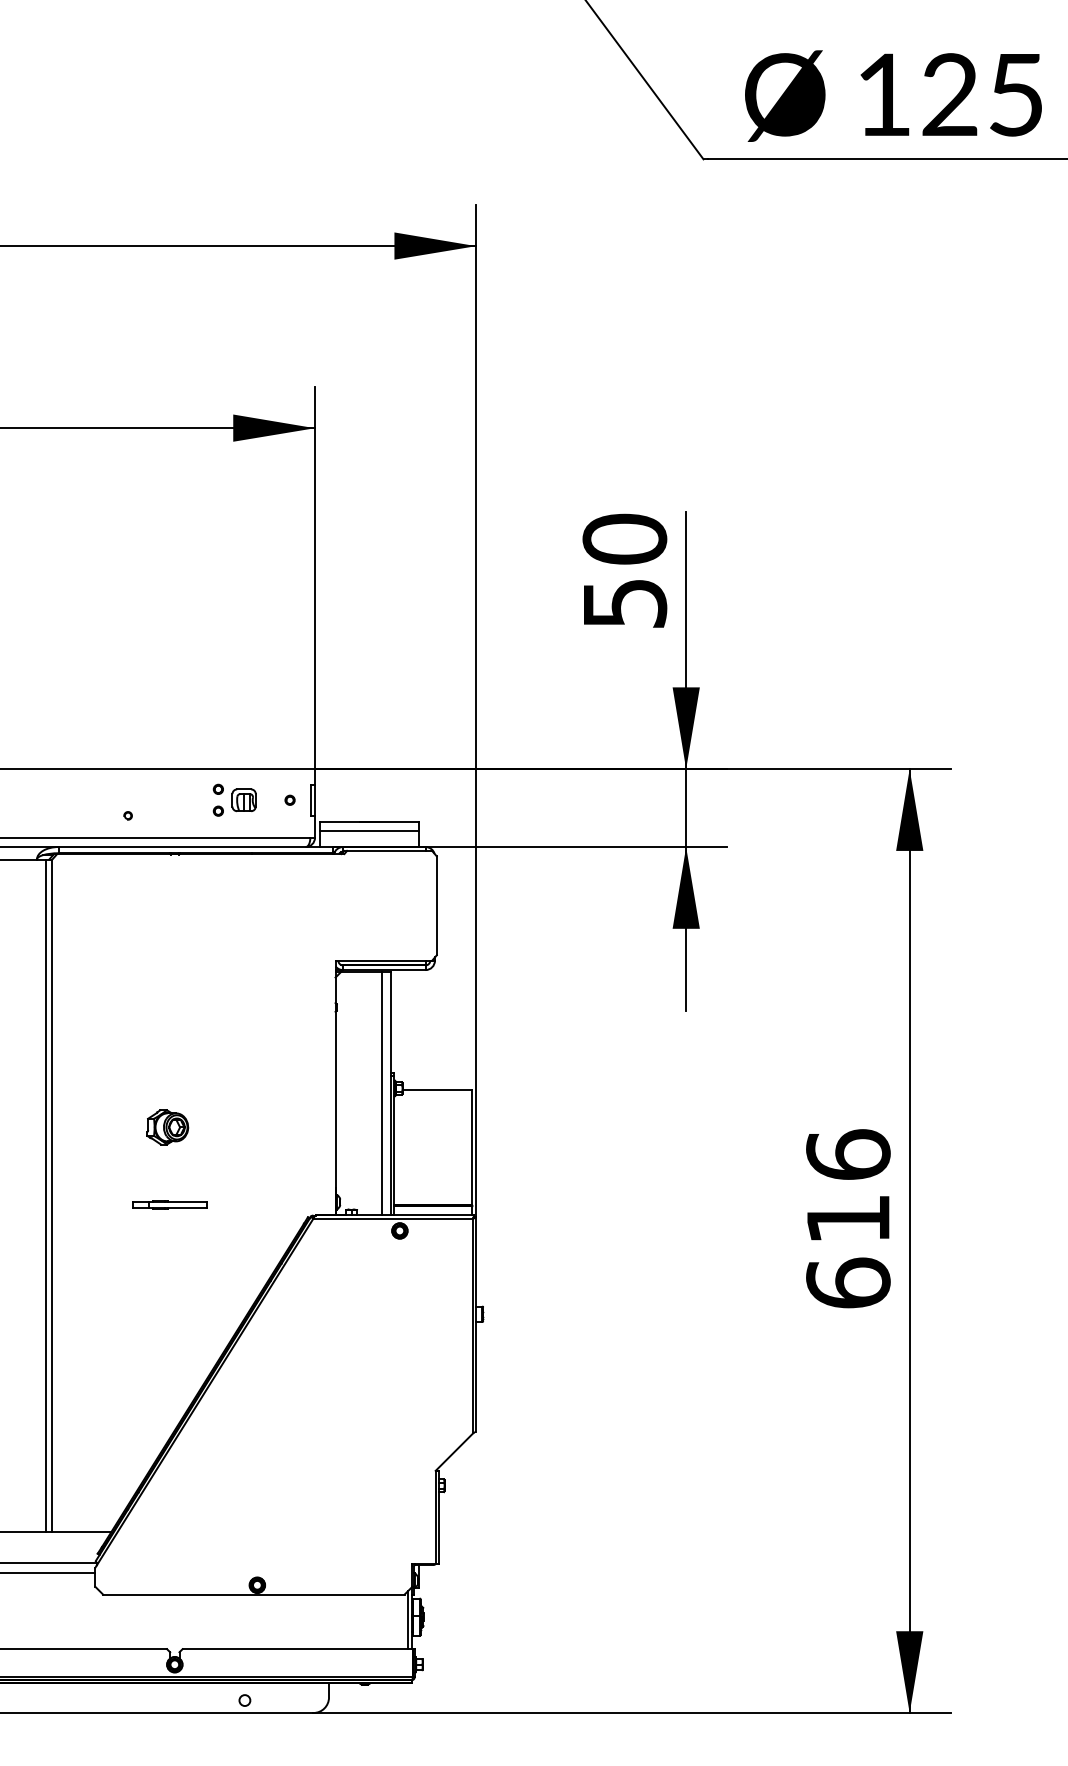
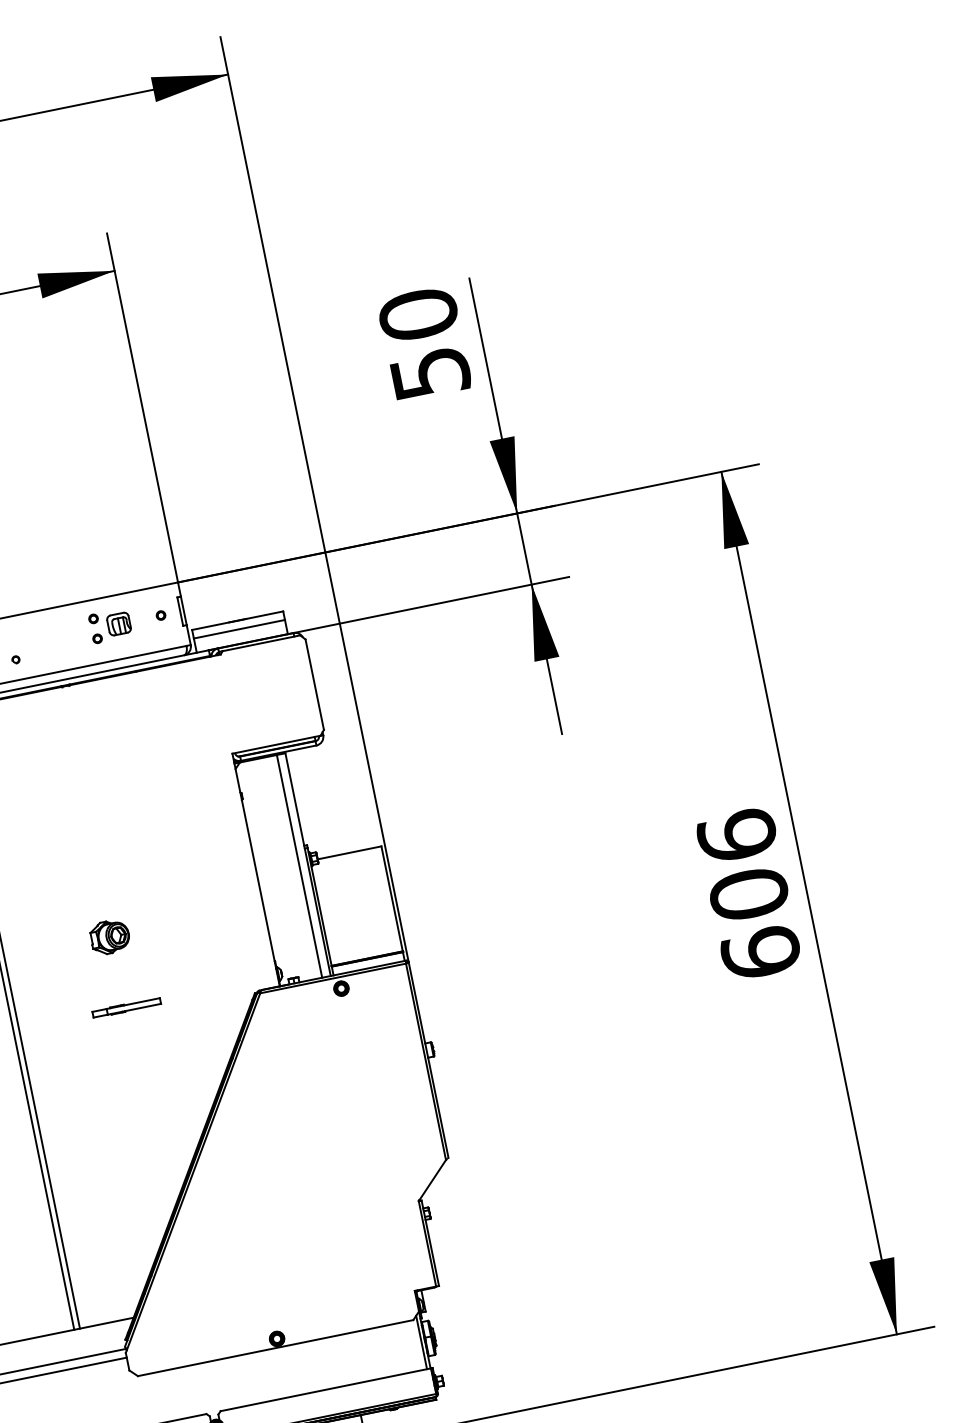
text: (848, 1218) -> (749, 893), 616 -> 606

